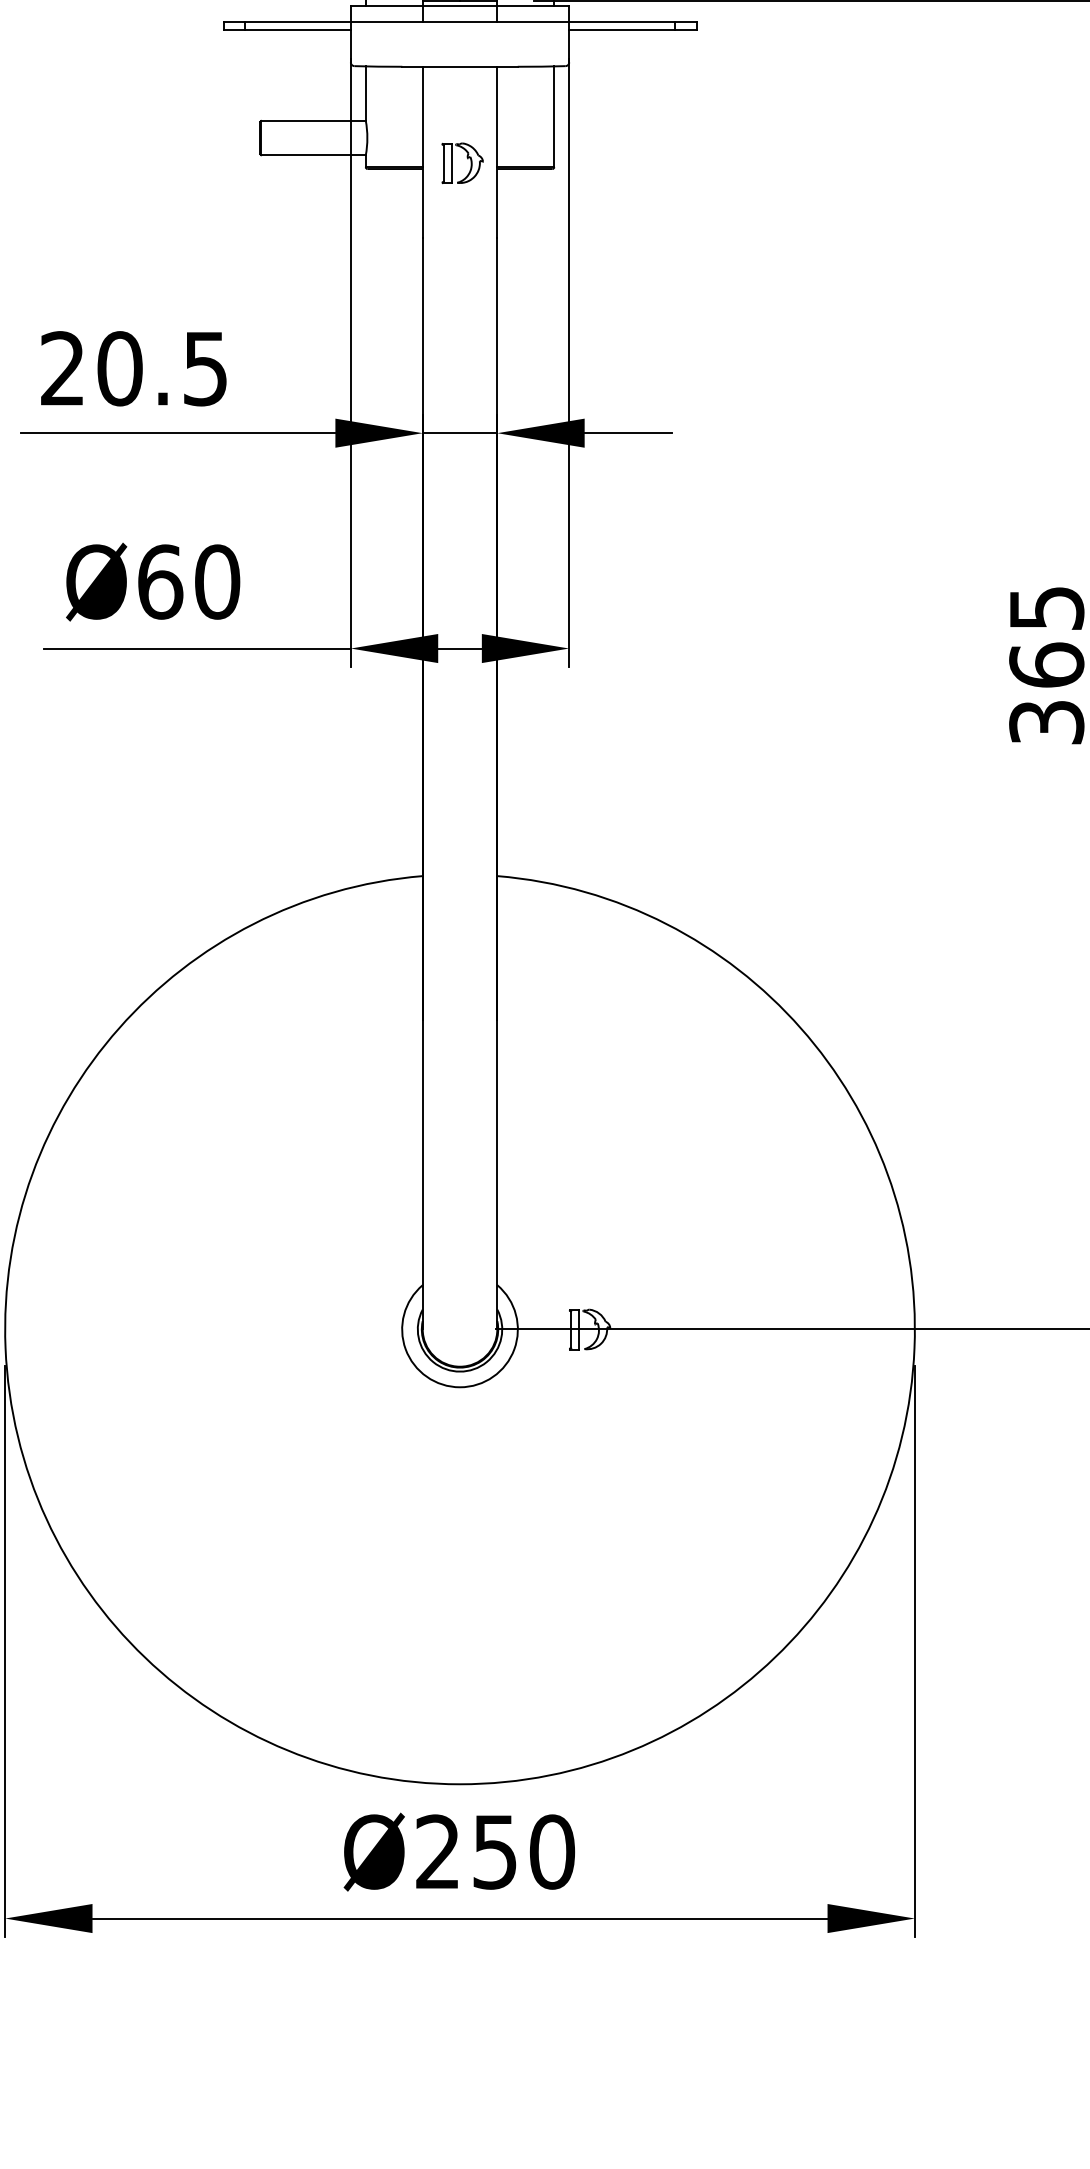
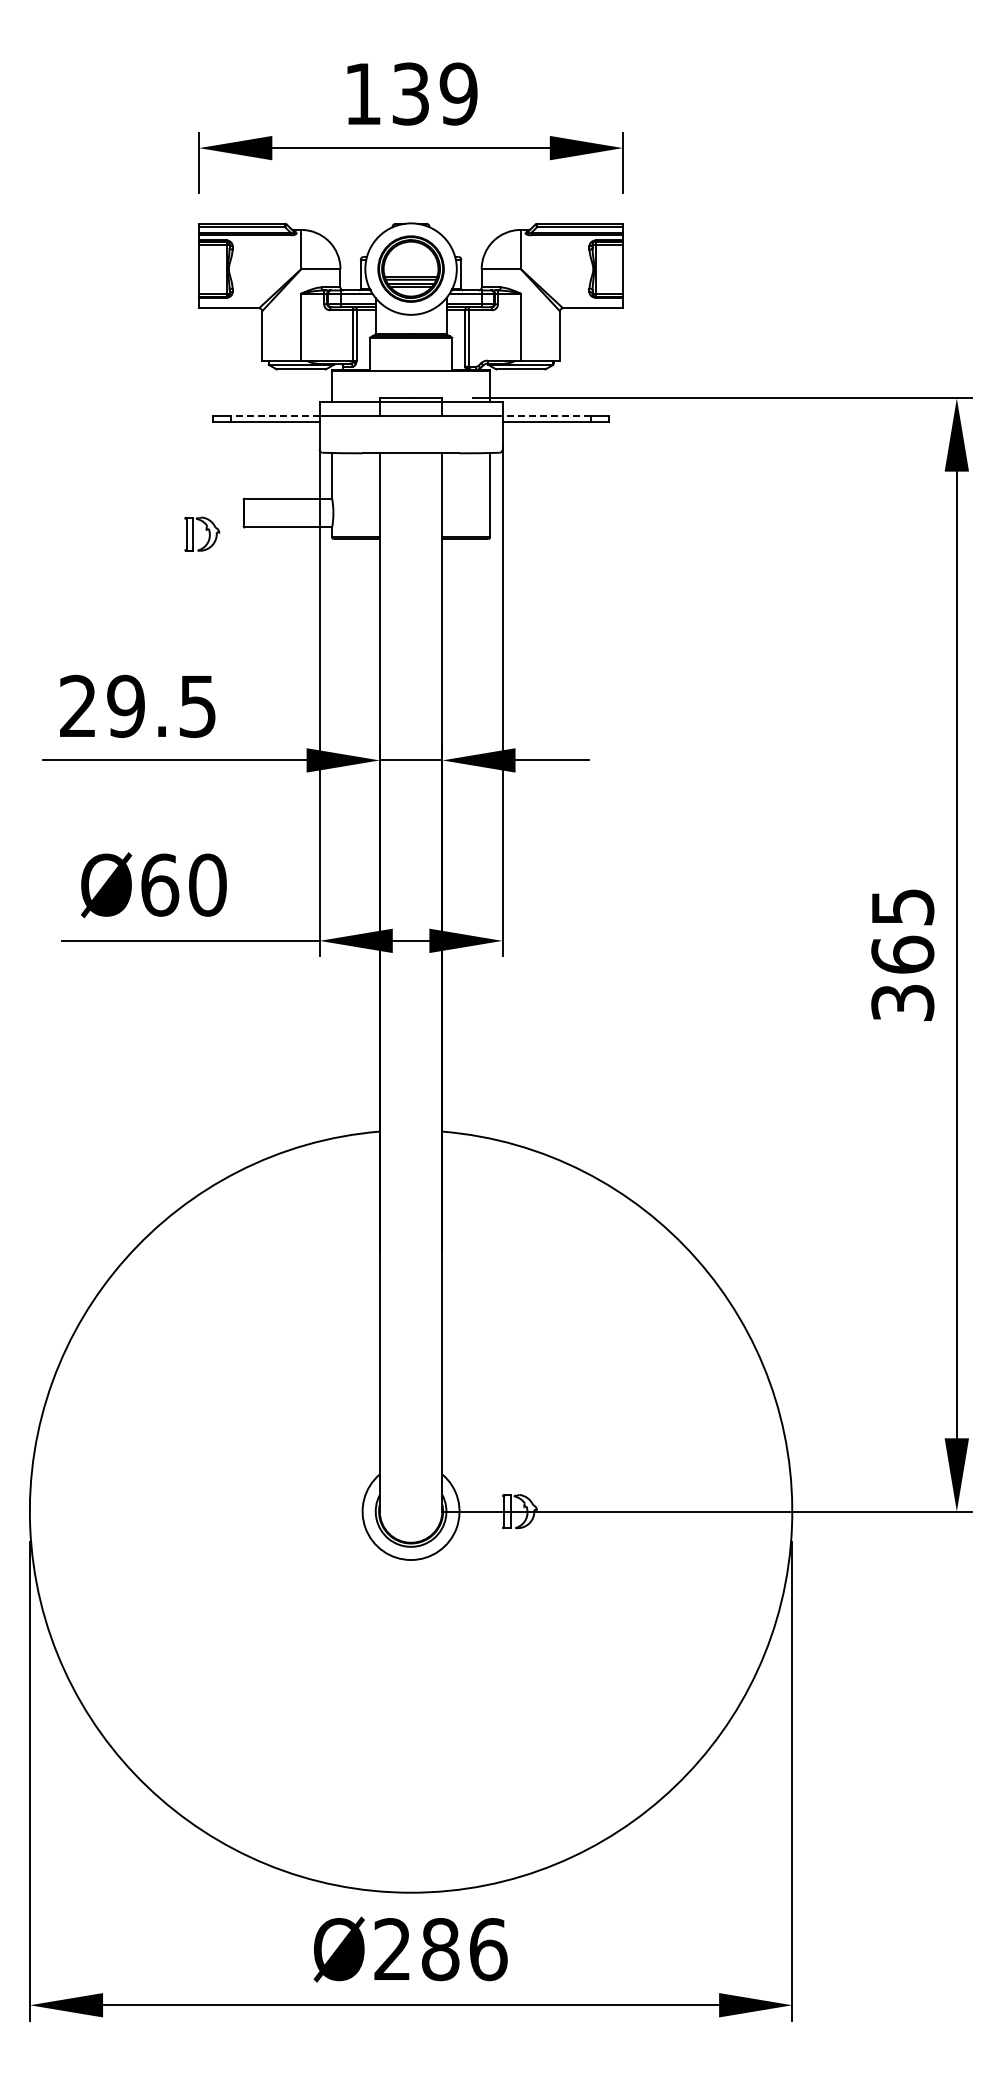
line: (297, 22) -> (274, 416), solid -> dashed
line: (621, 22) -> (546, 416), solid -> dashed
part: (462, 162) -> (202, 533), moved
text: (120, 368) -> (126, 706), 20.5 -> 29.5
text: (523, 1852) -> (464, 1949), Ø250 -> Ø286

